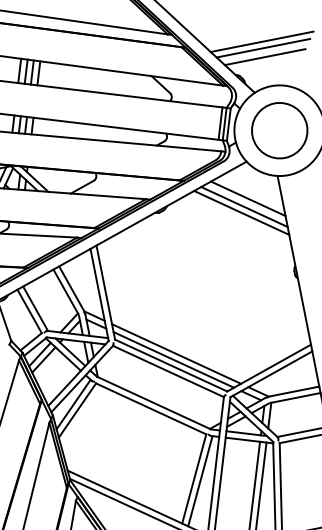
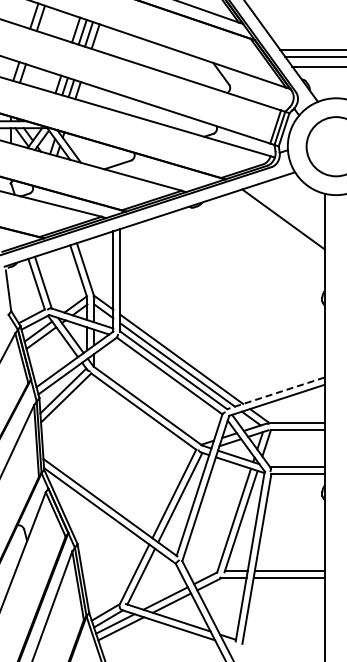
line: (247, 198) -> (288, 211), removed
line: (241, 212) -> (279, 224), removed
line: (268, 368) -> (275, 393), solid -> dashed

